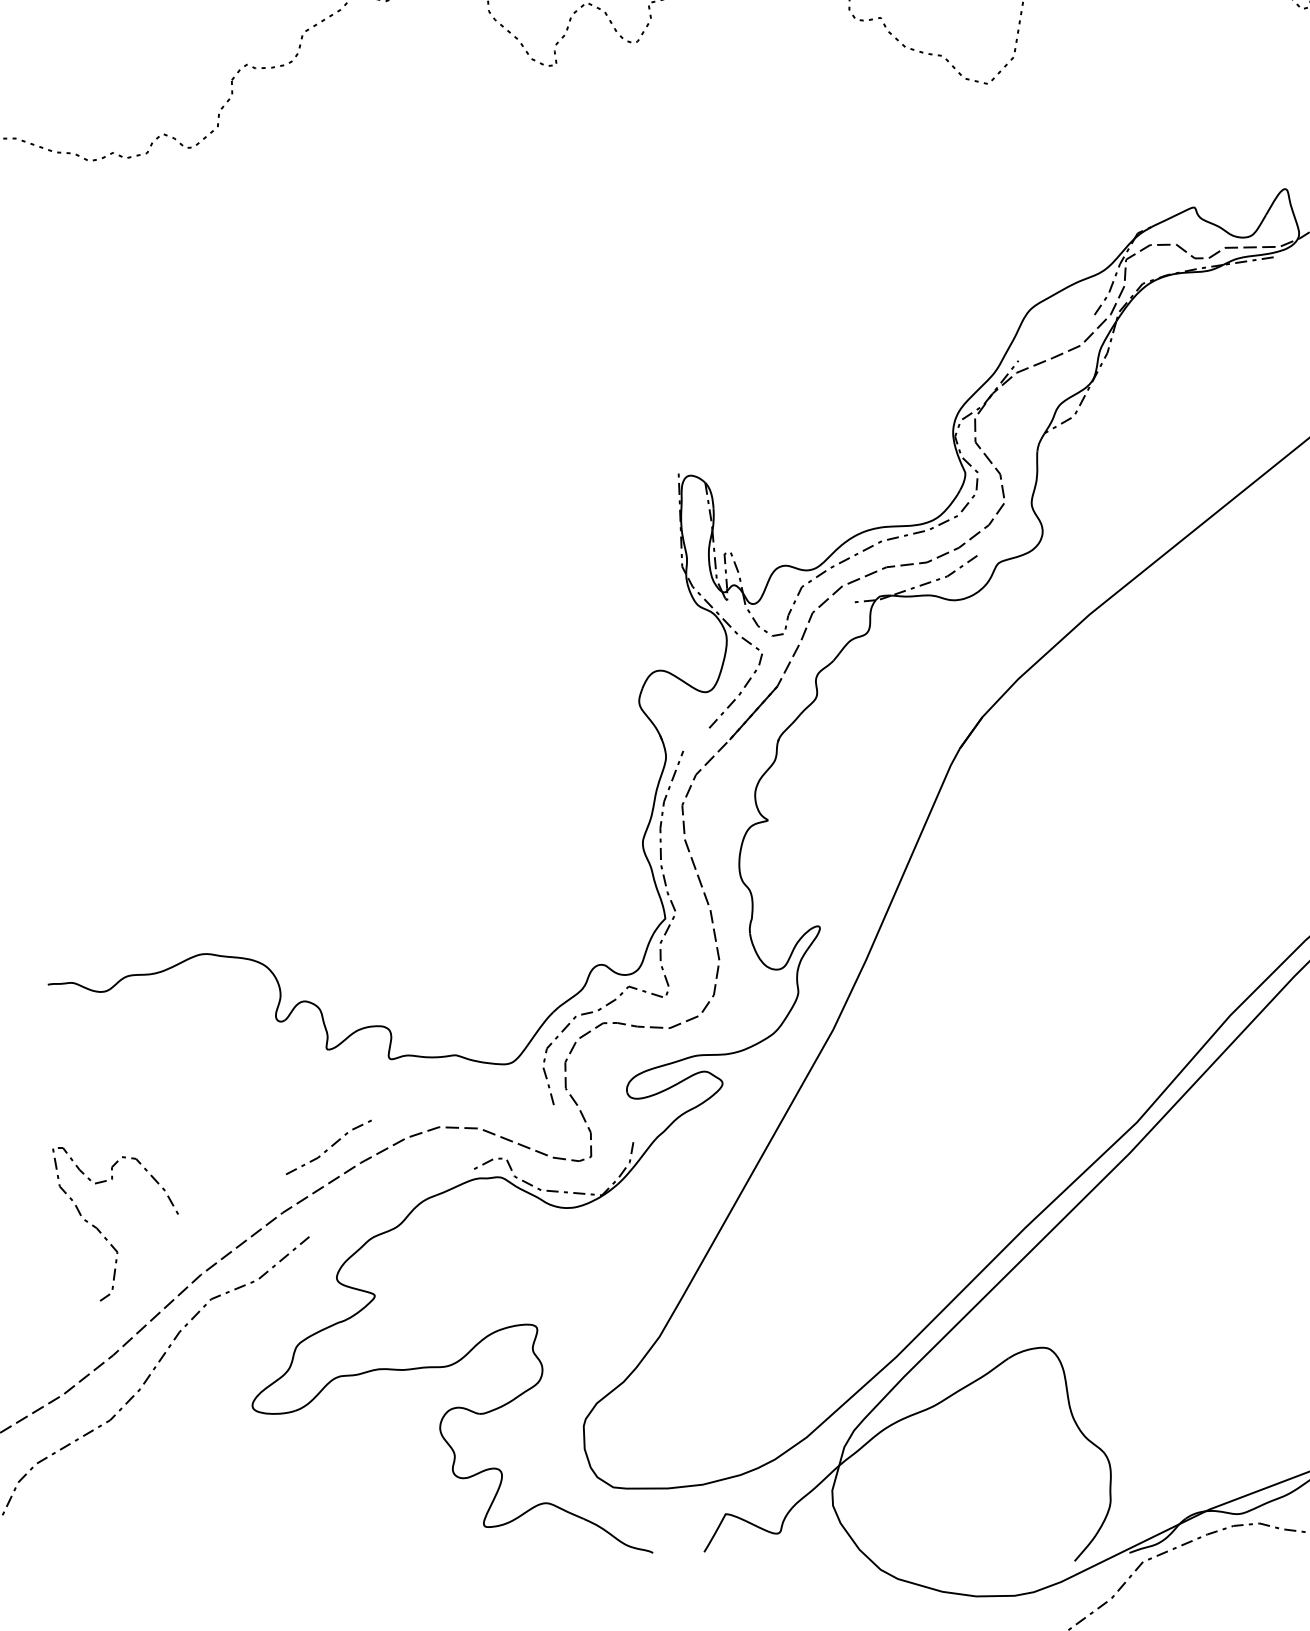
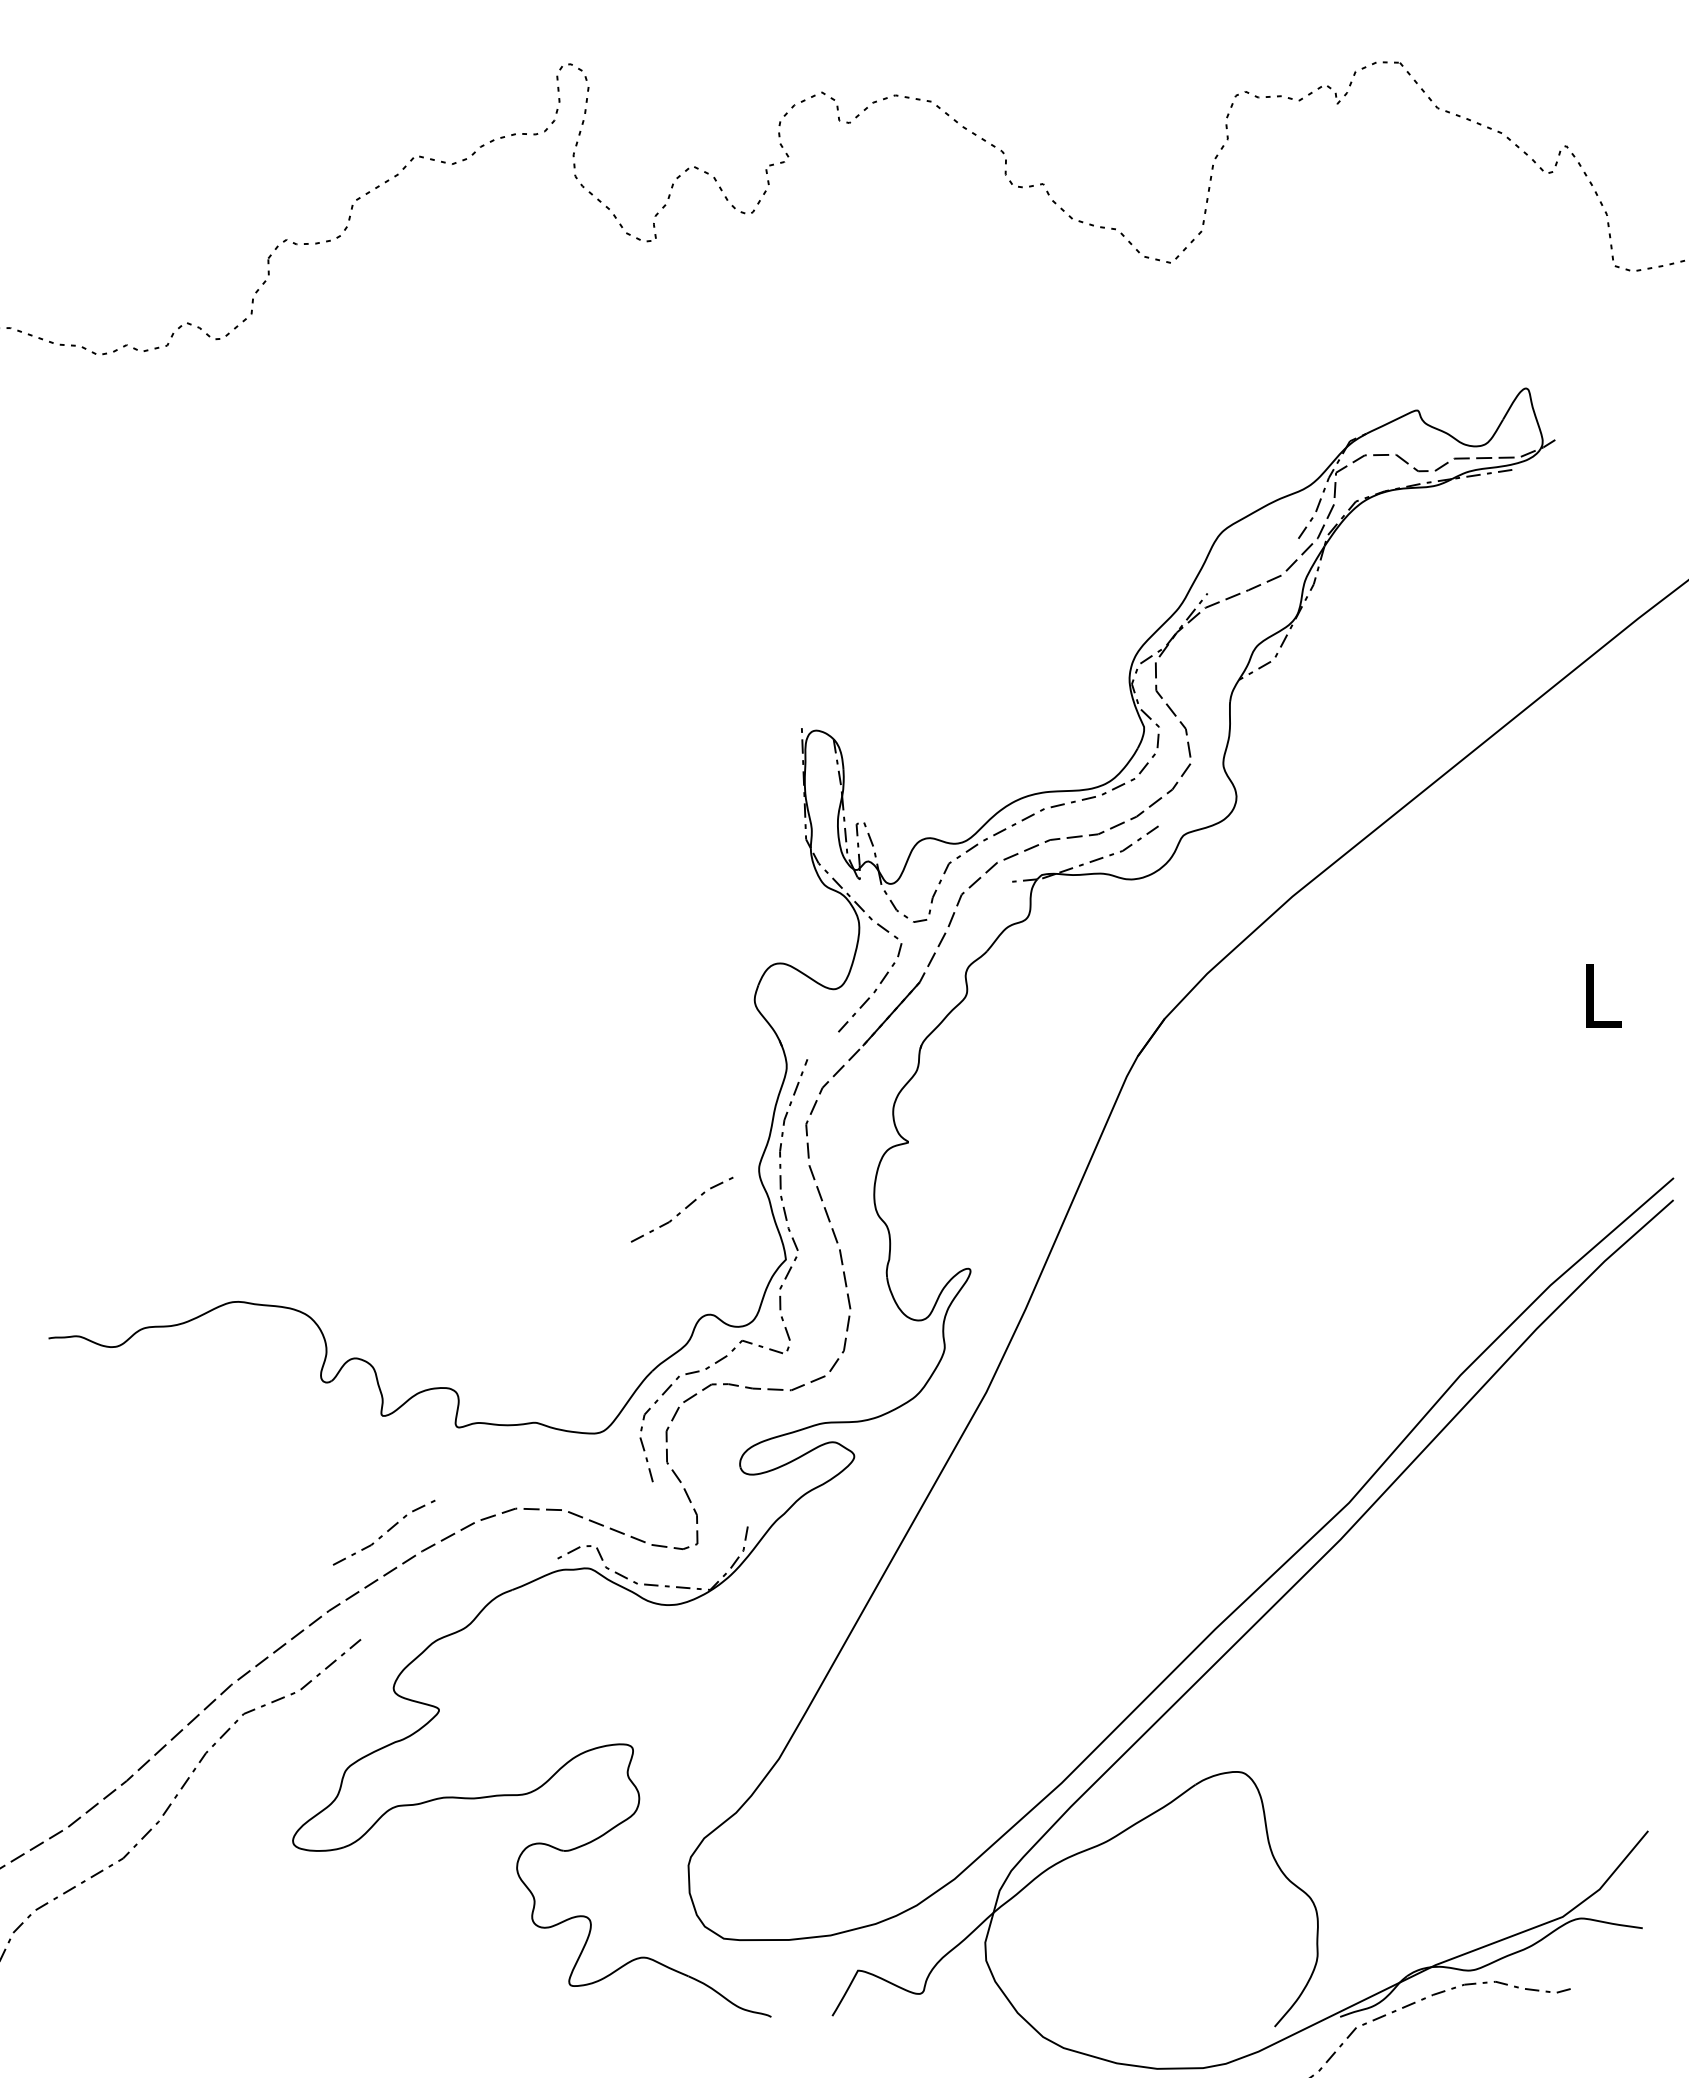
line: (577, 879) -> (680, 1212), added
curve: (105, 1236) -> (117, 1639), removed

